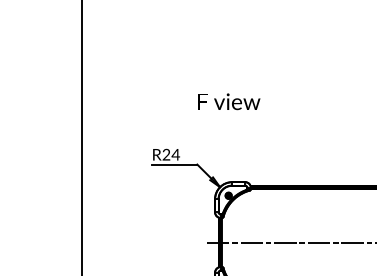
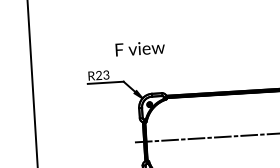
text: (229, 101) -> (140, 48), moved
text: (175, 154) -> (106, 74), R24 -> R23

